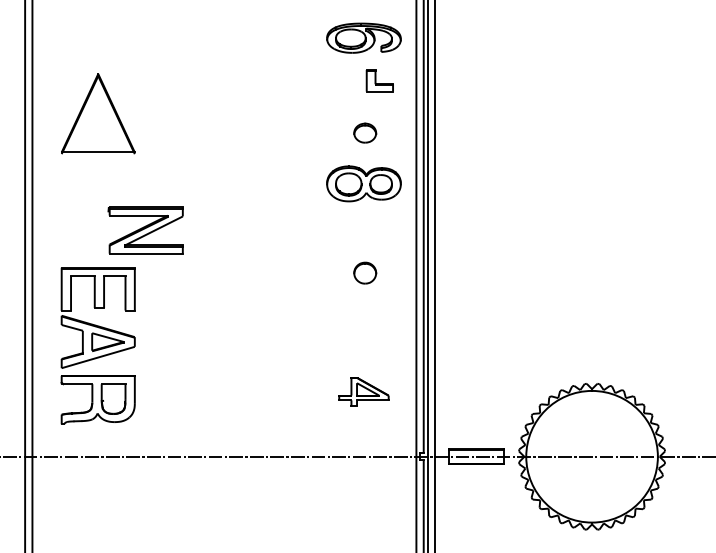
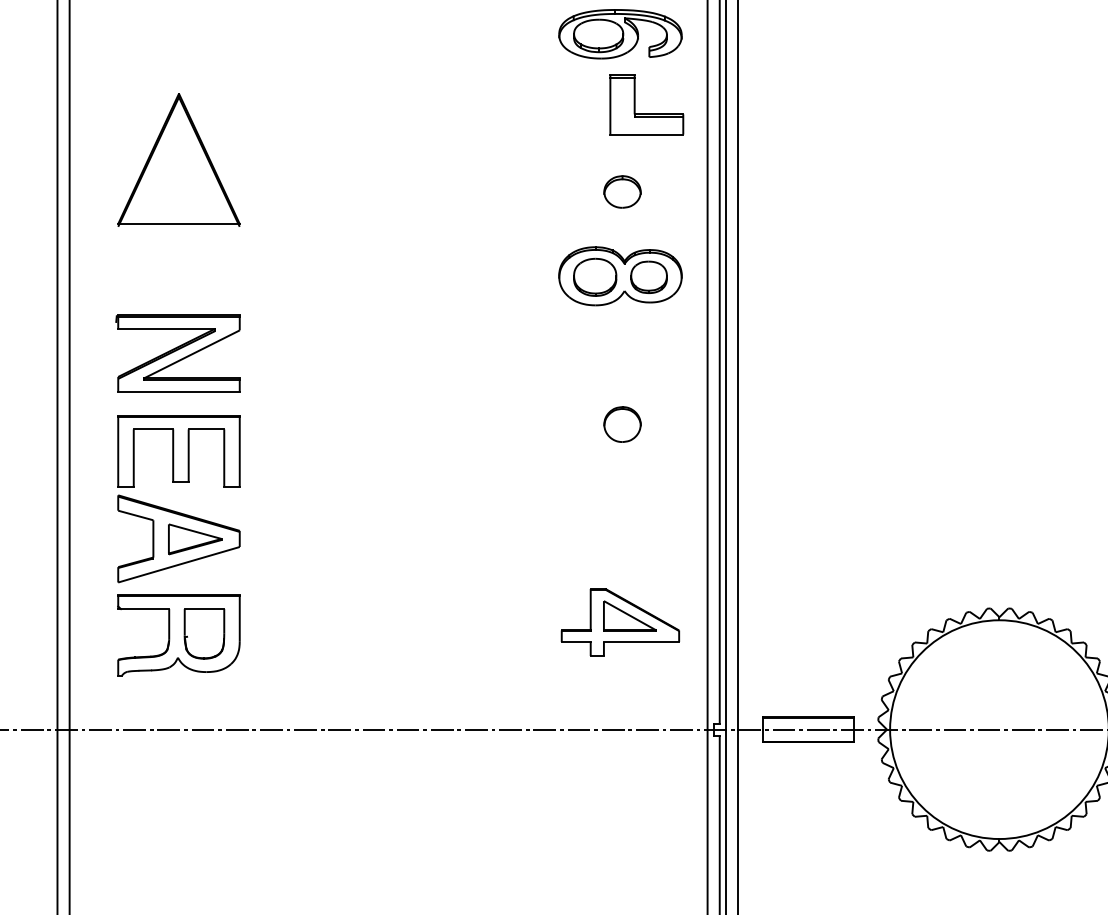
part: (379, 80) -> (646, 104), size x1.67
part: (145, 230) -> (177, 353), moved
part: (363, 391) -> (619, 621), size x1.43

